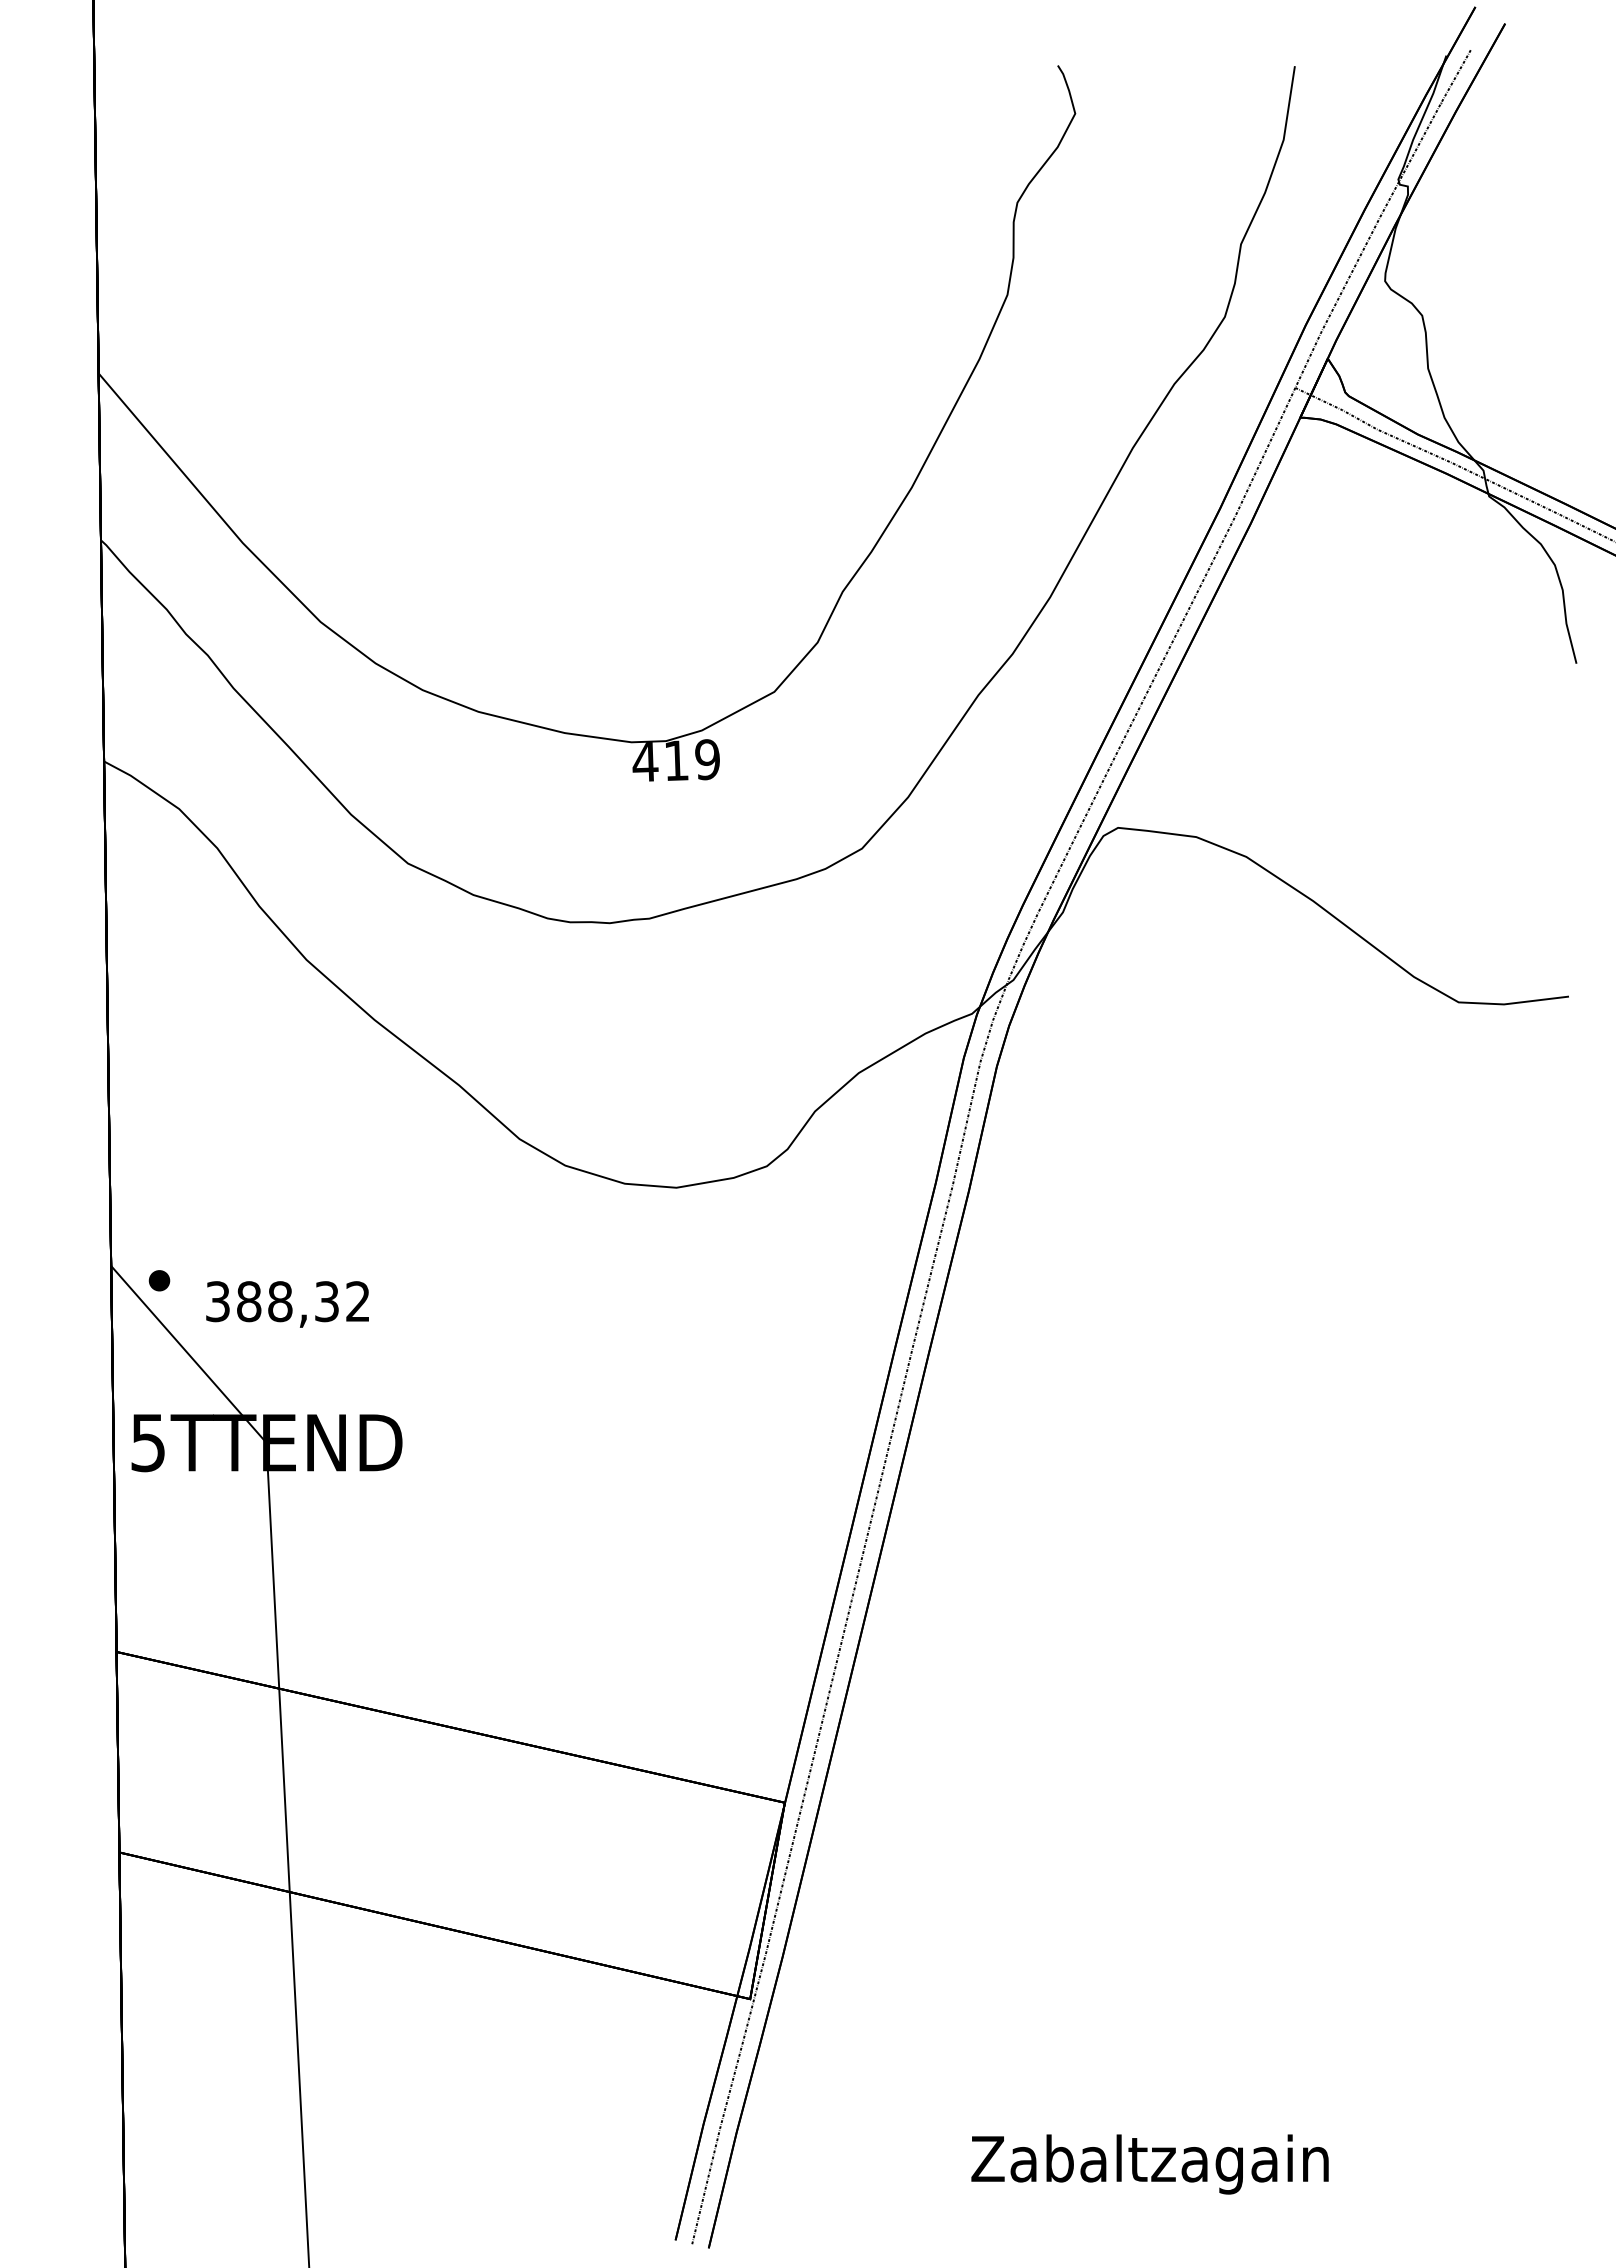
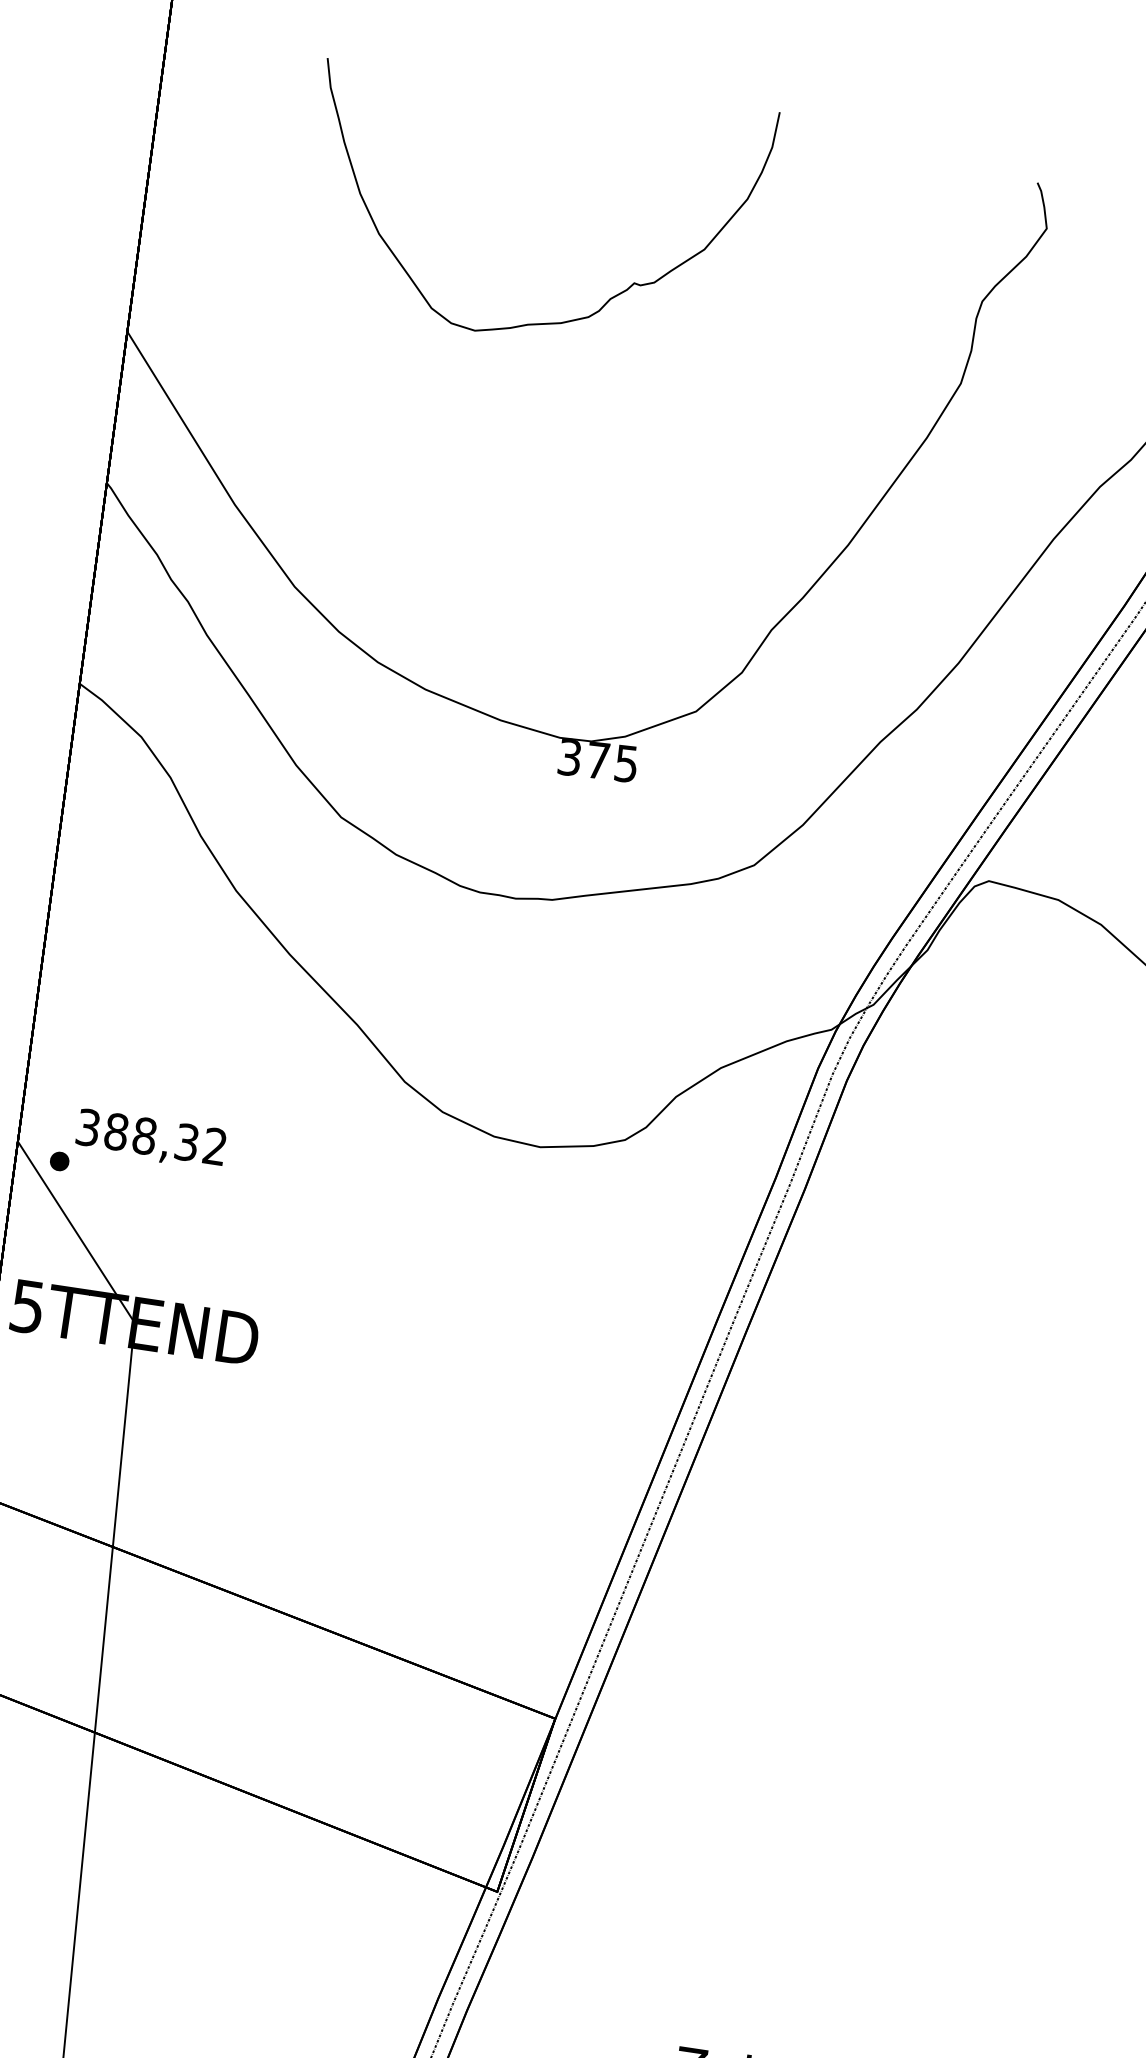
curve: (542, 297) -> (539, 323), added
text: (675, 760) -> (597, 760), 419 -> 375
text: (287, 1304) -> (150, 1139), moved

